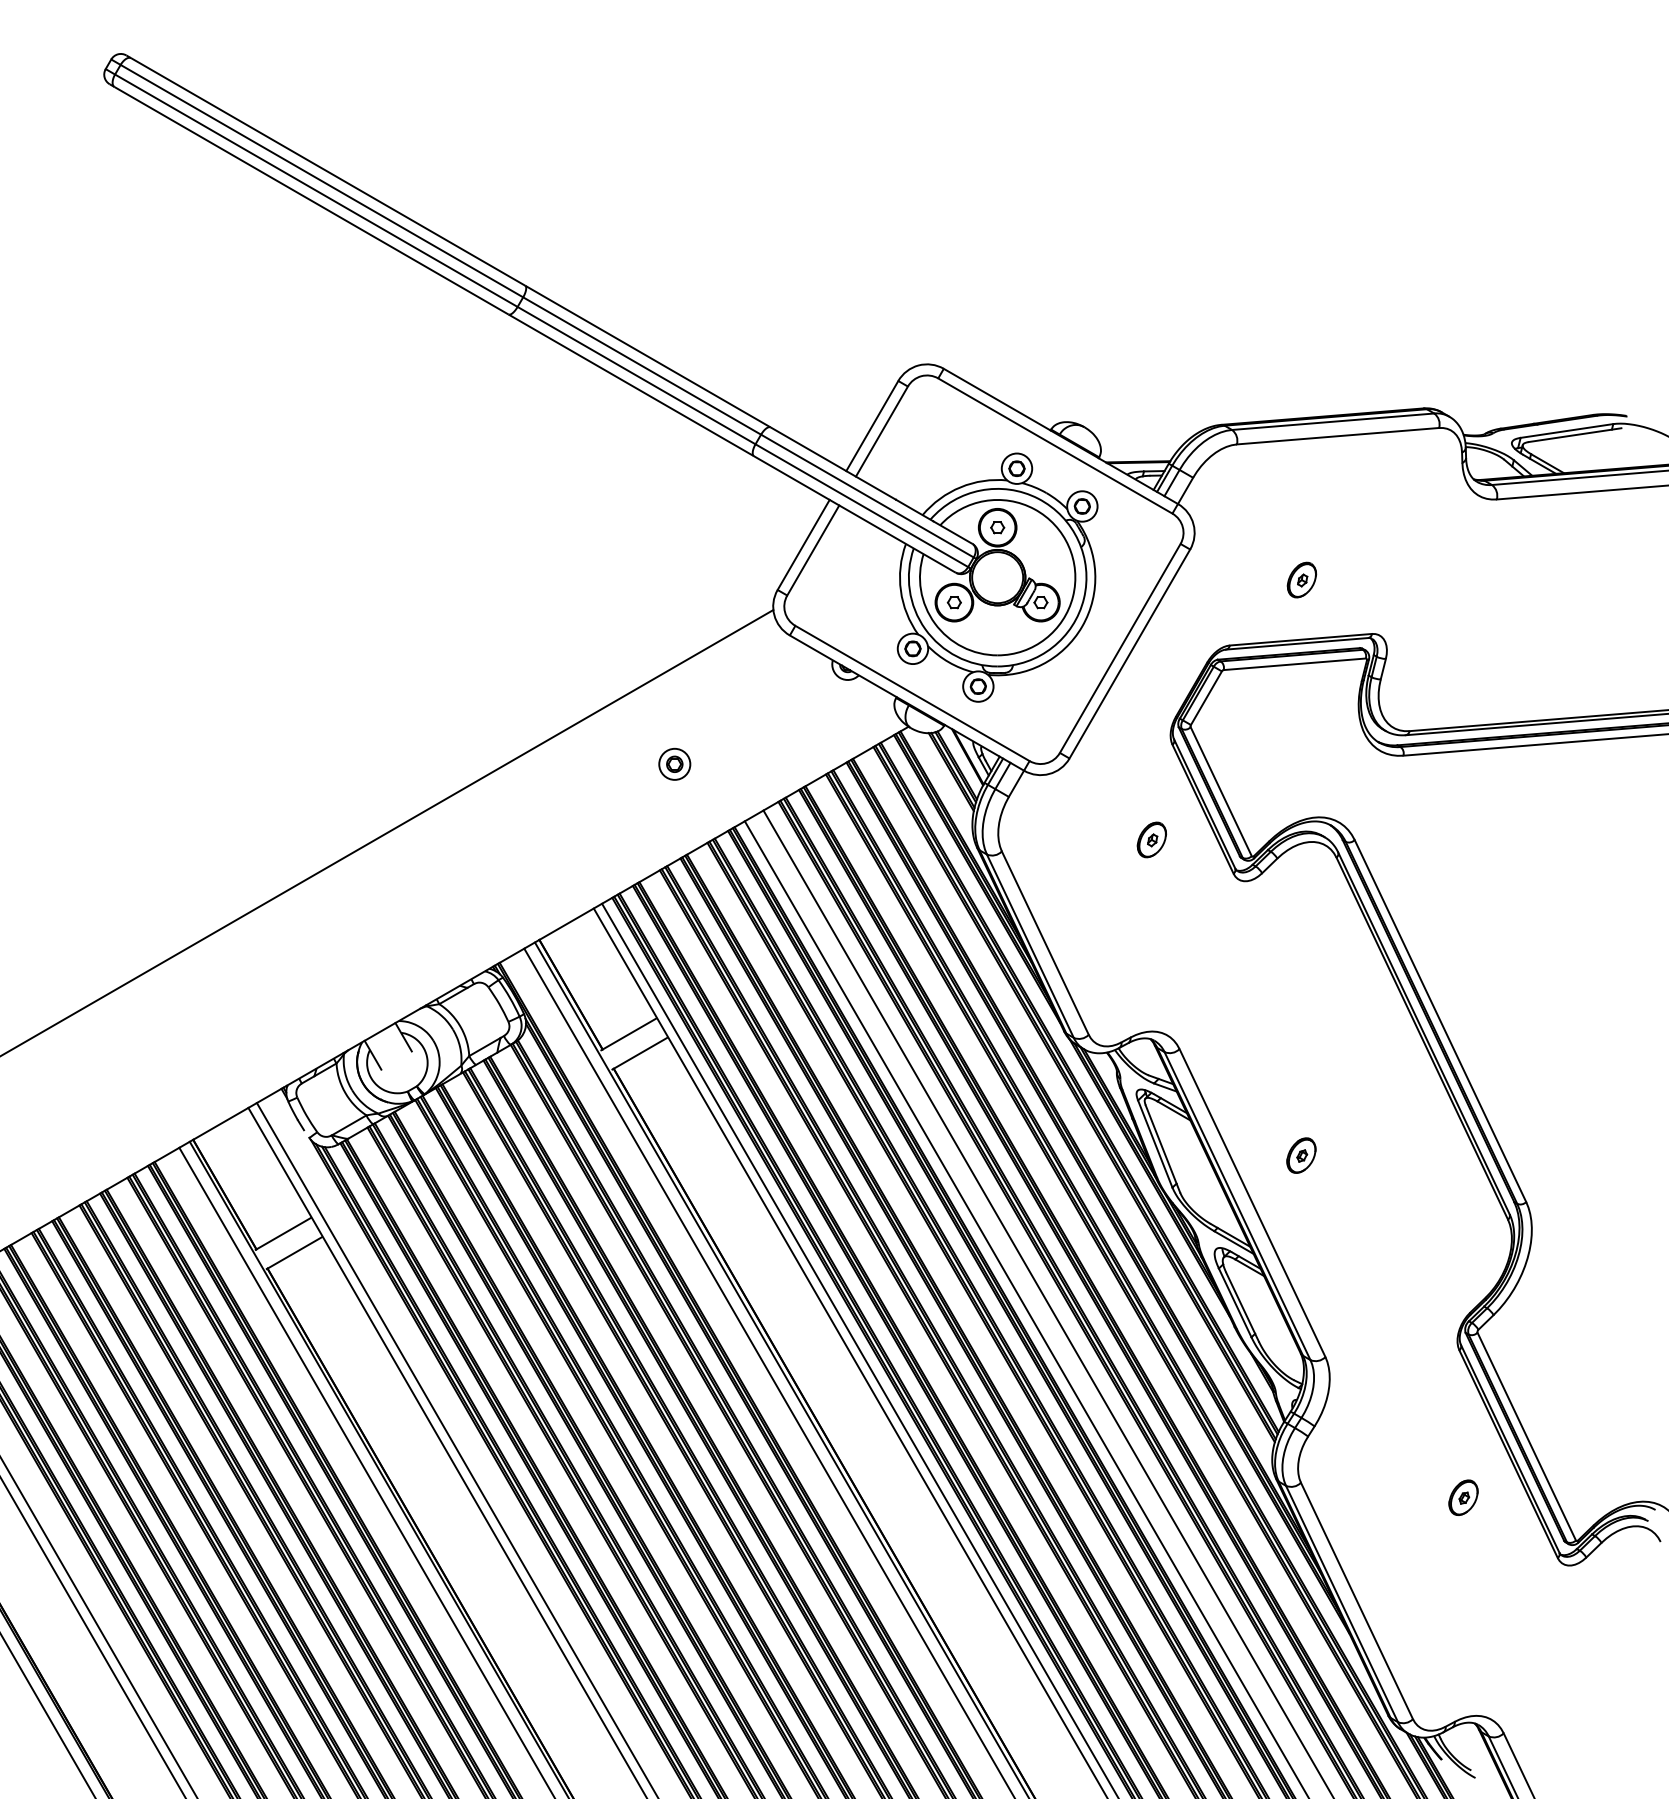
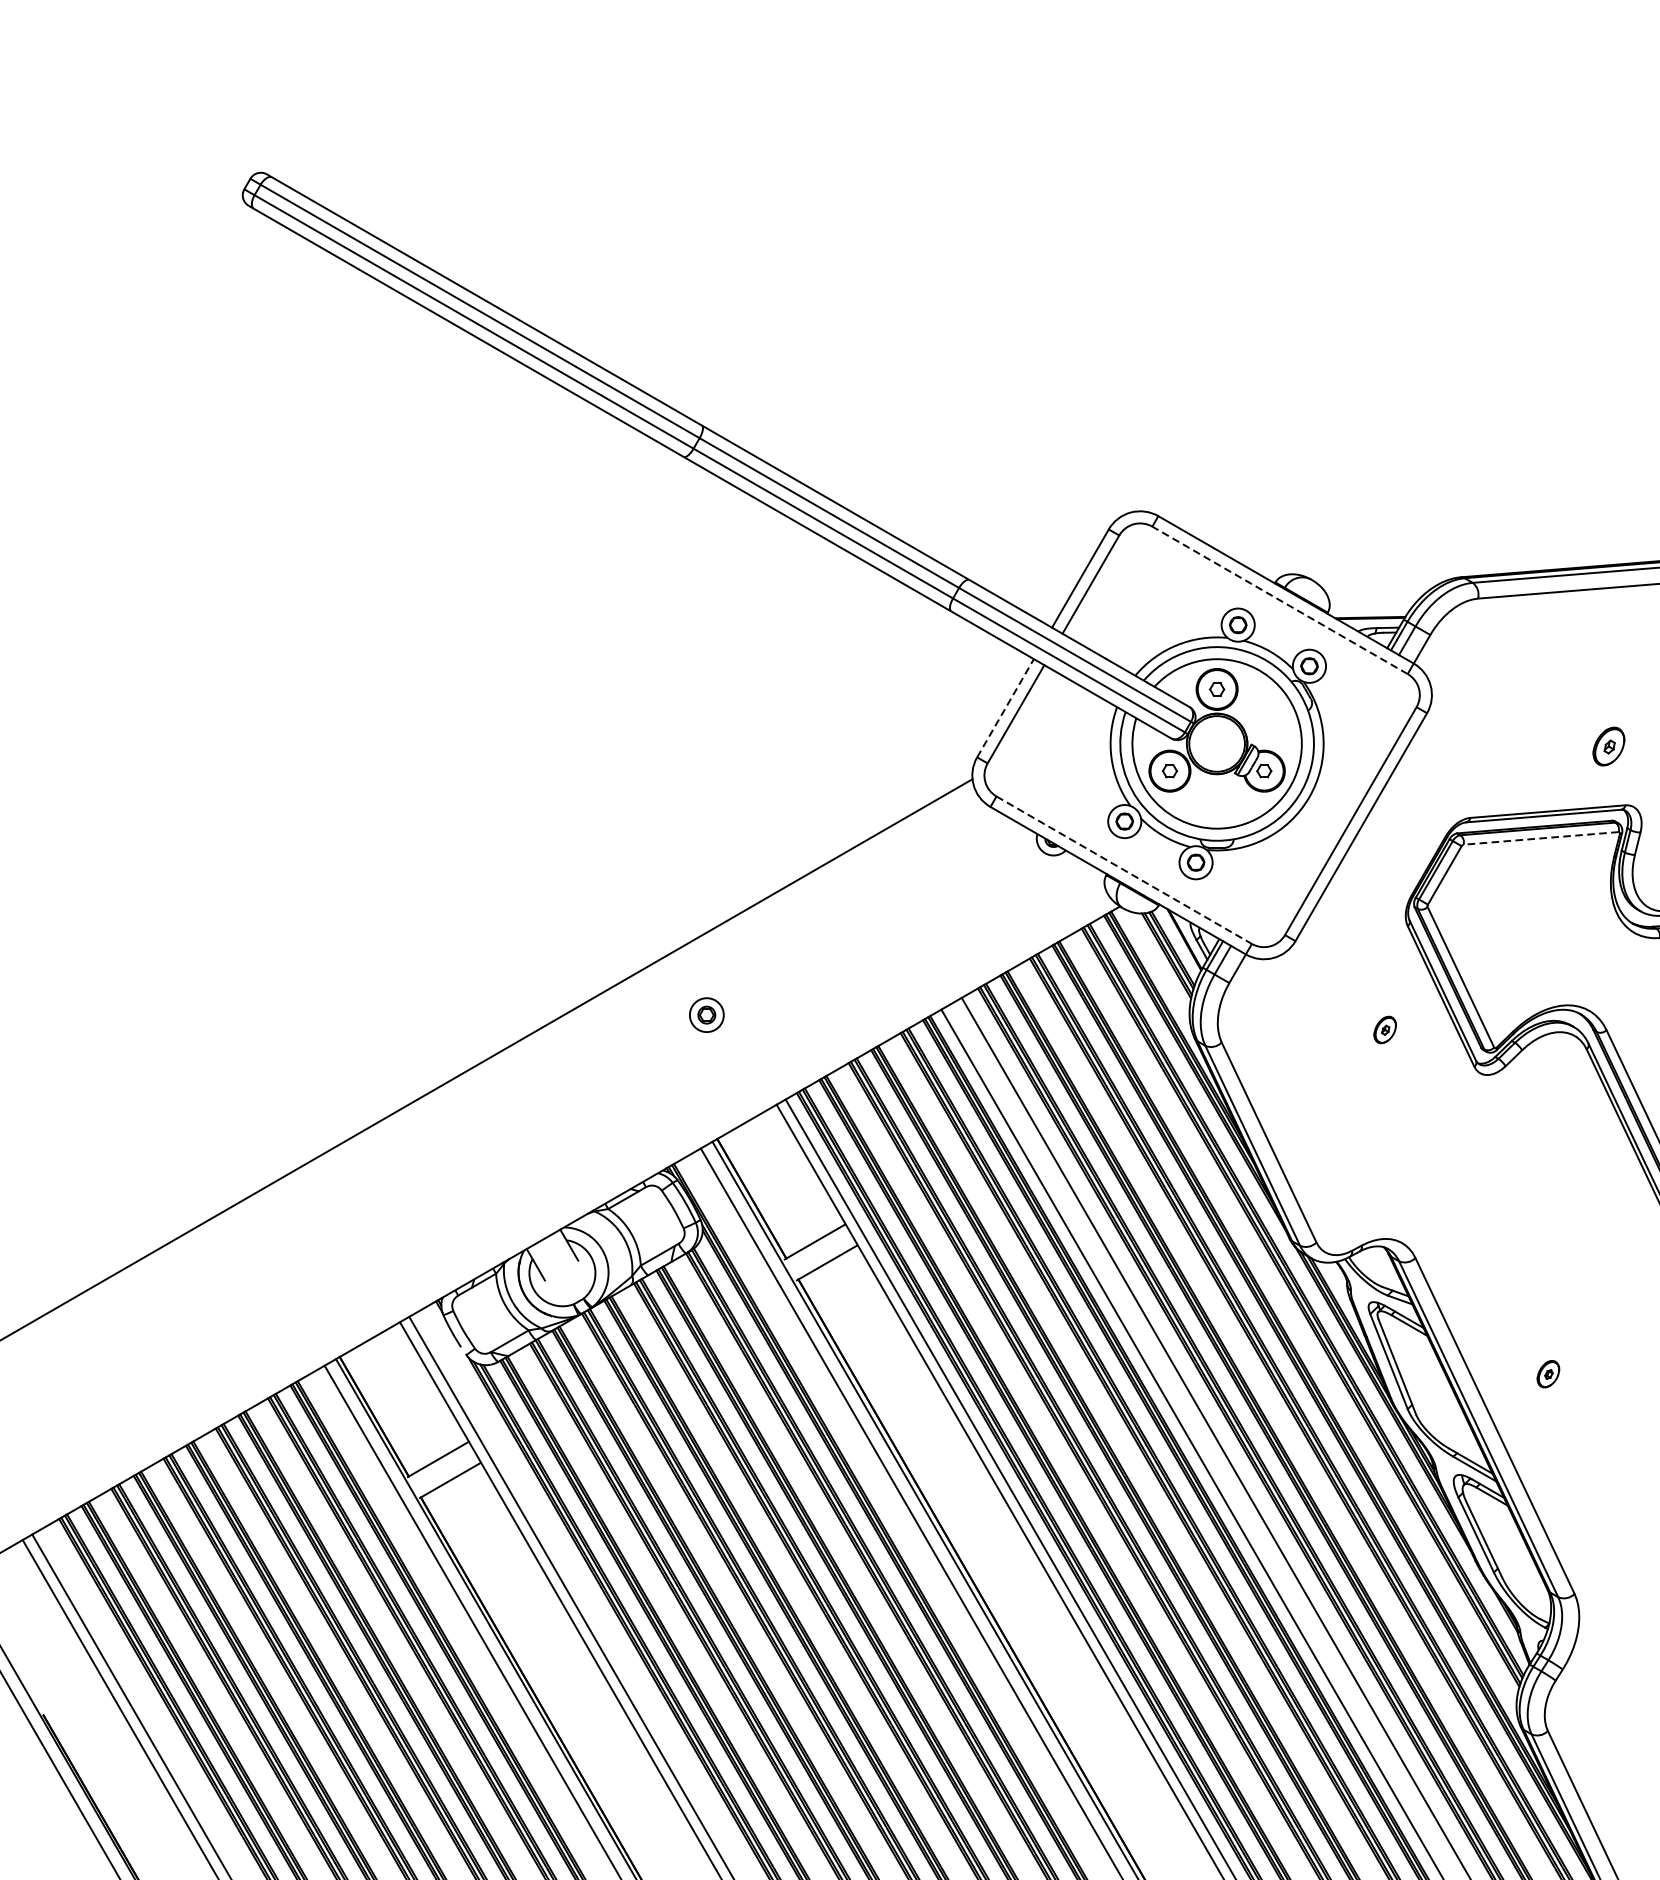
line: (1054, 445) -> (1279, 599), solid -> dashed
line: (803, 544) -> (1005, 707), solid -> dashed
part: (1301, 579) -> (1608, 745), moved
line: (1294, 664) -> (1540, 838), solid -> dashed
line: (912, 693) -> (1124, 870), solid -> dashed
part: (674, 763) -> (706, 1014), moved
part: (1151, 839) -> (1384, 1029), size x0.7
part: (1301, 1155) -> (1548, 1374), size x0.7

